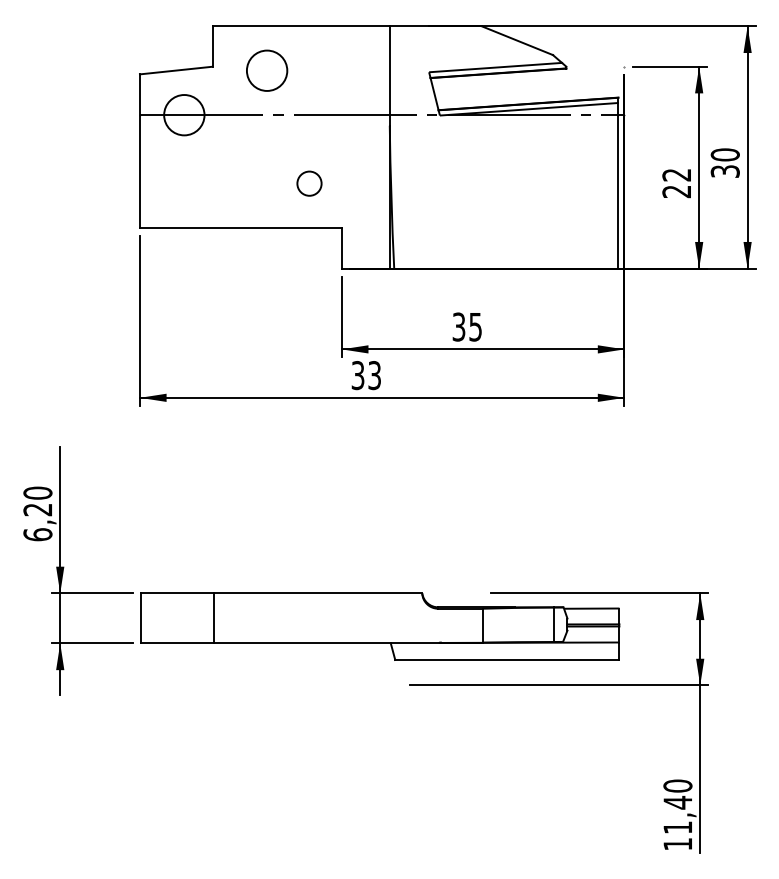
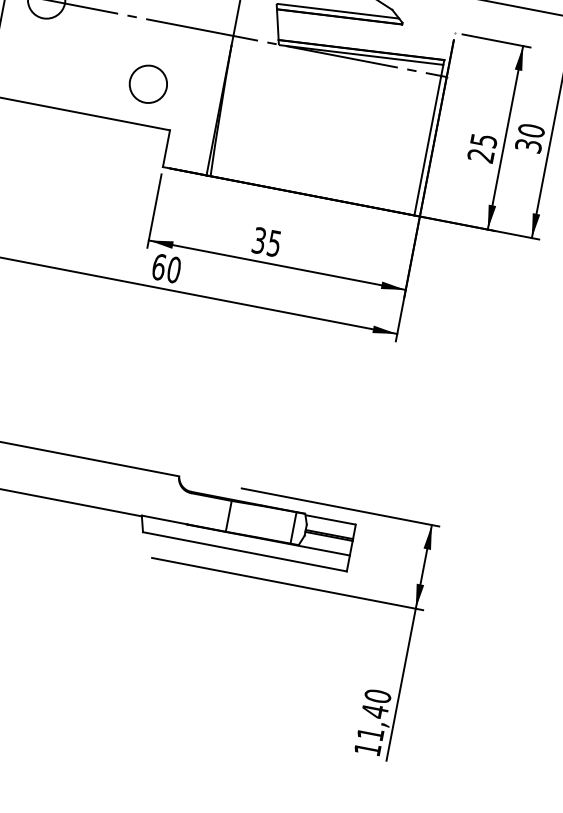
text: (676, 175) -> (483, 140), 22 -> 25
circle: (309, 183) -> (148, 84), size x1.67
text: (366, 375) -> (166, 268), 33 -> 60

